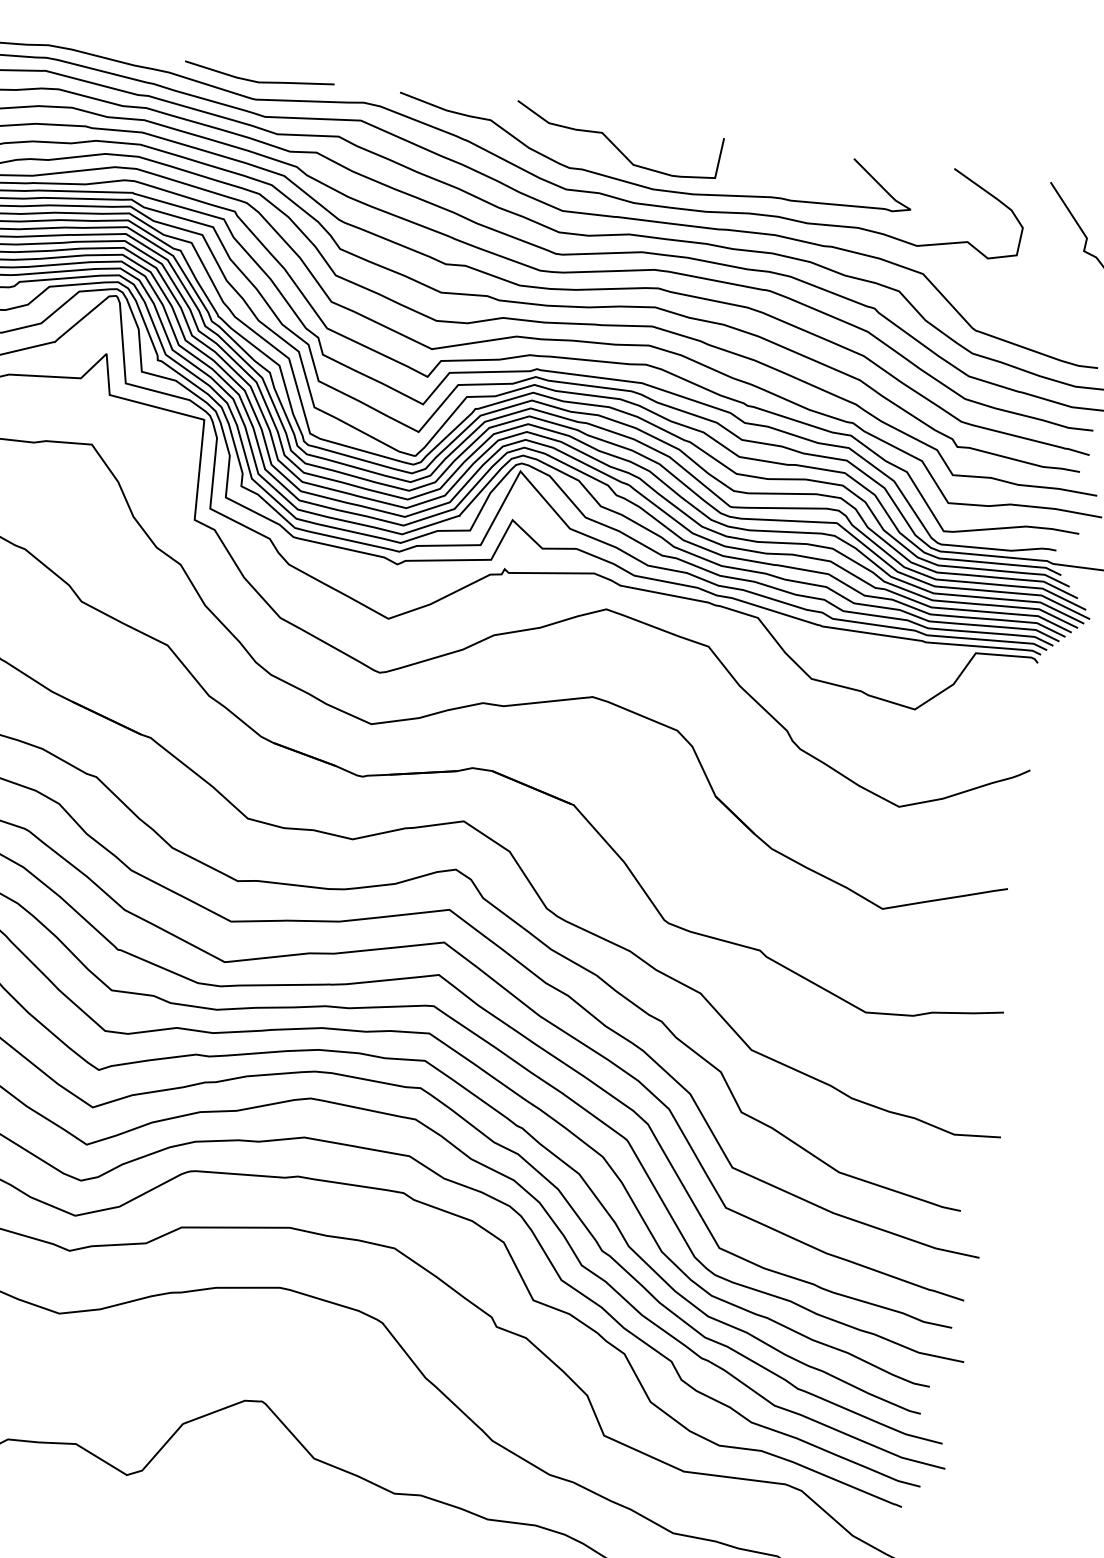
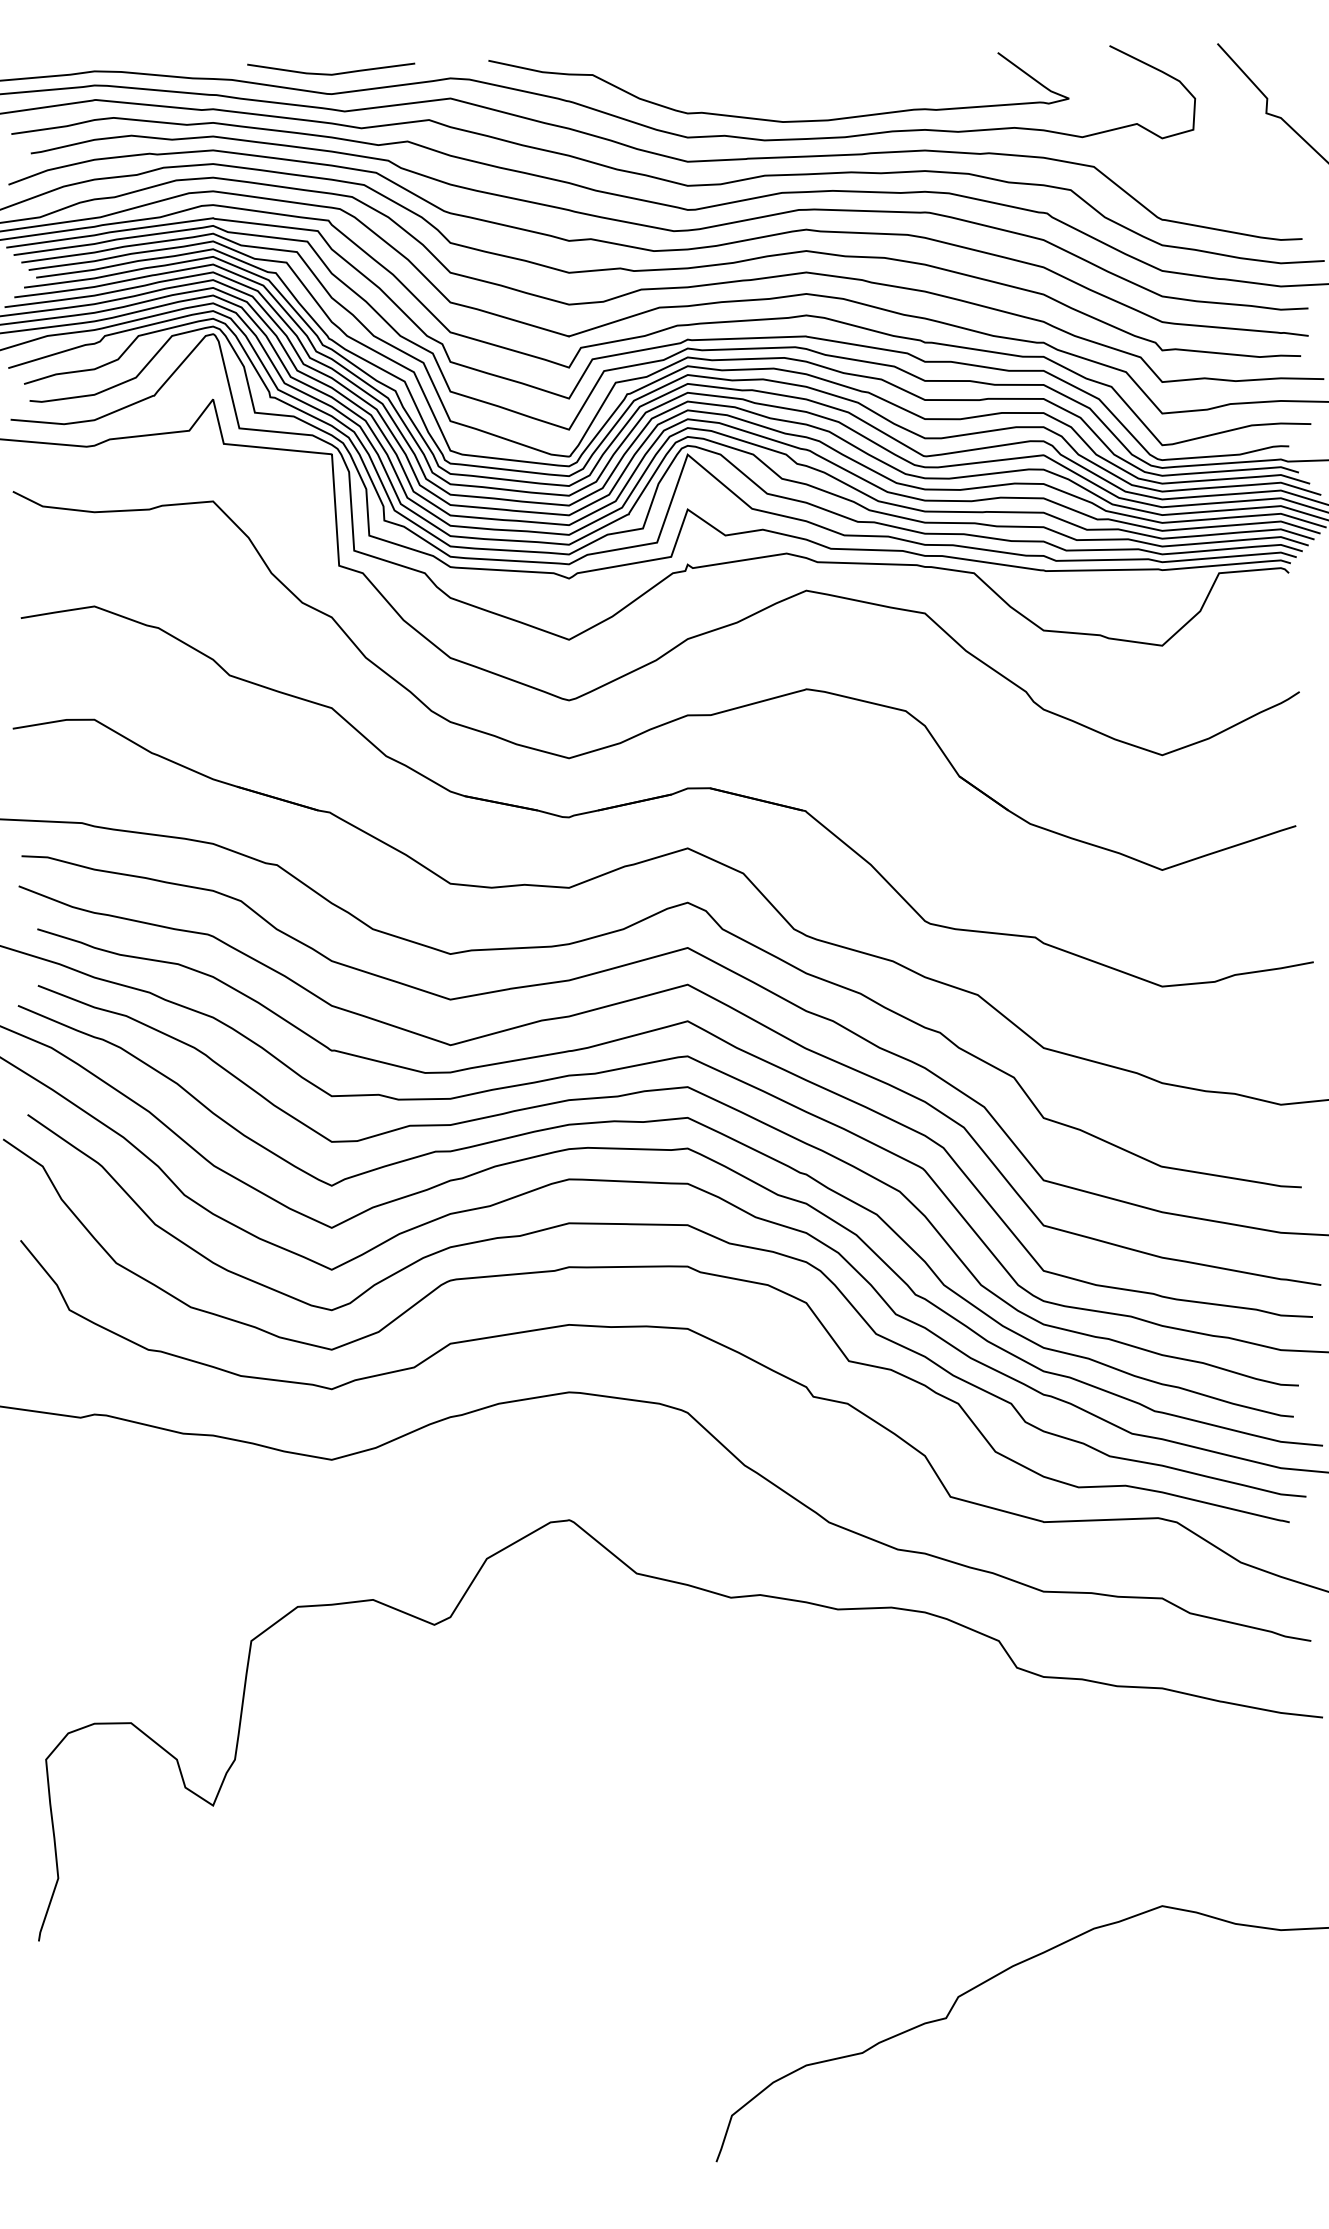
curve: (615, 145) -> (734, 80), removed

